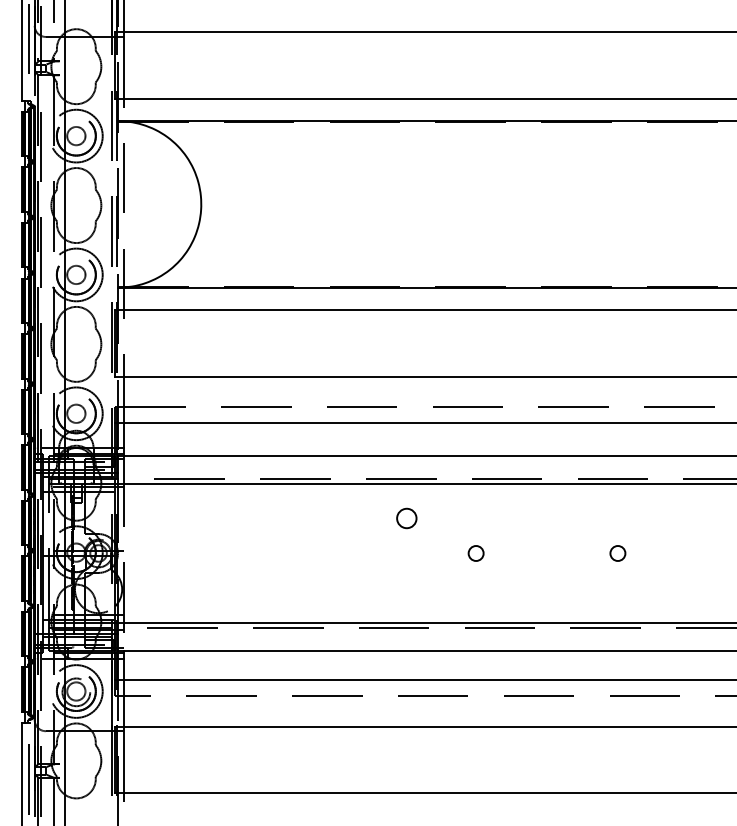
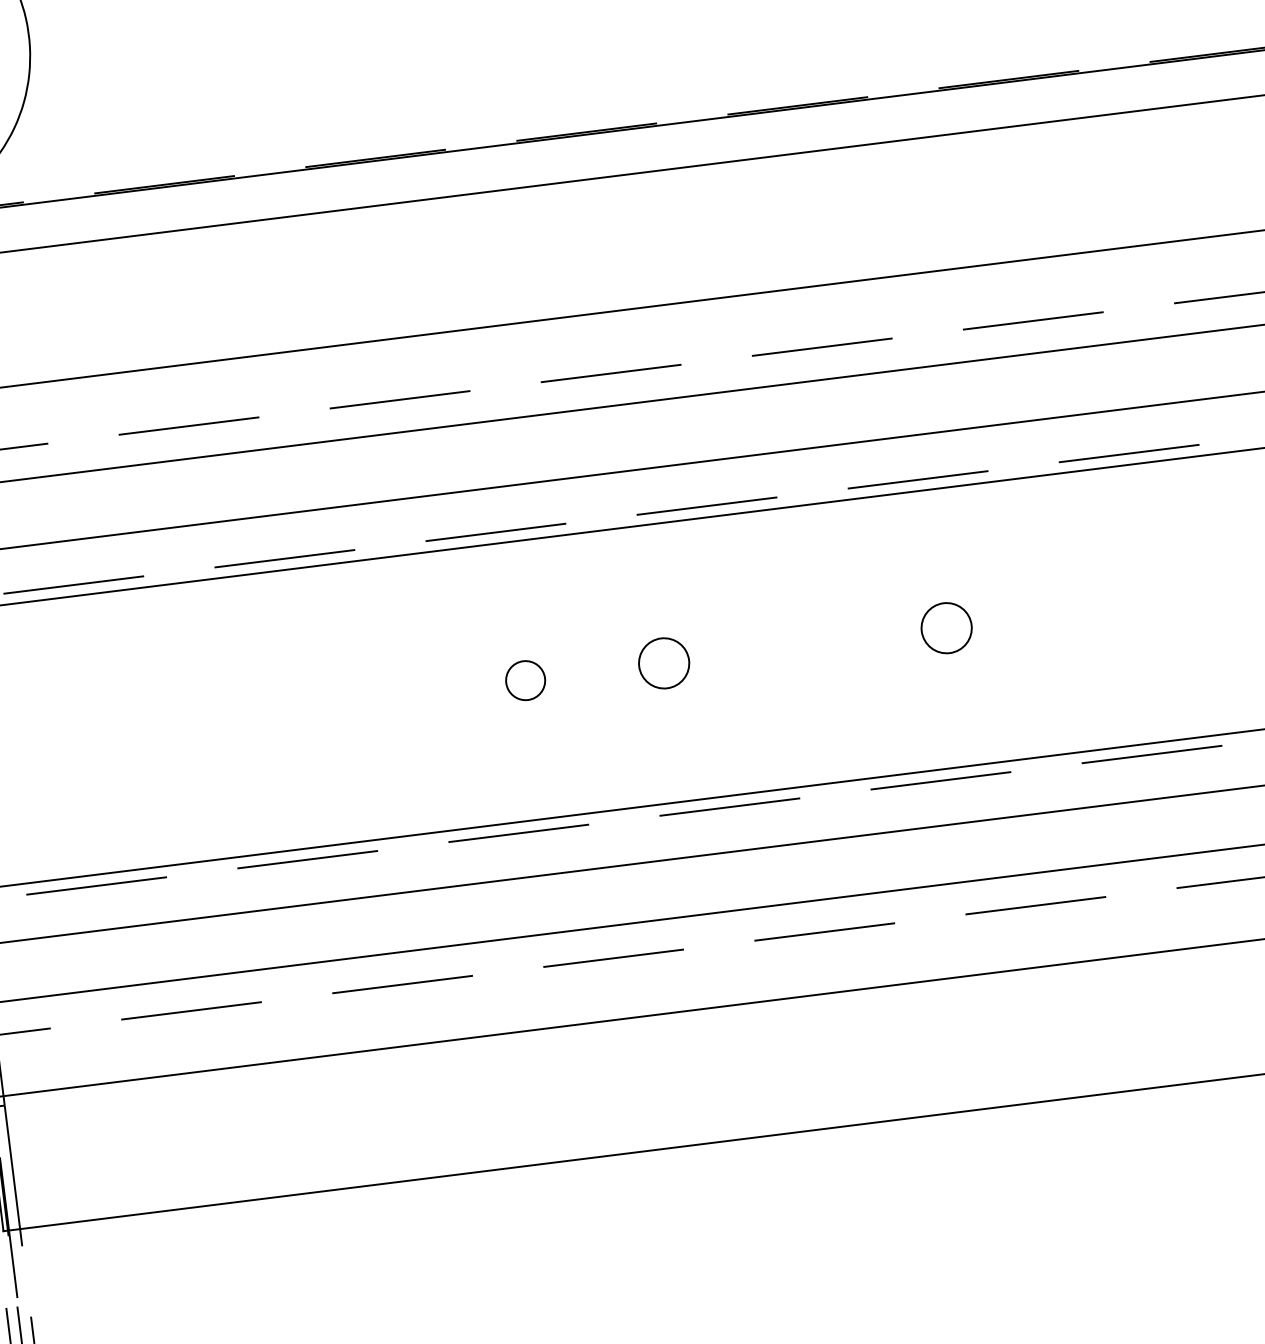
circle: (406, 518) -> (524, 680), moved
circle: (475, 553) -> (662, 663), size x1.67
circle: (617, 553) -> (945, 628), size x1.67

